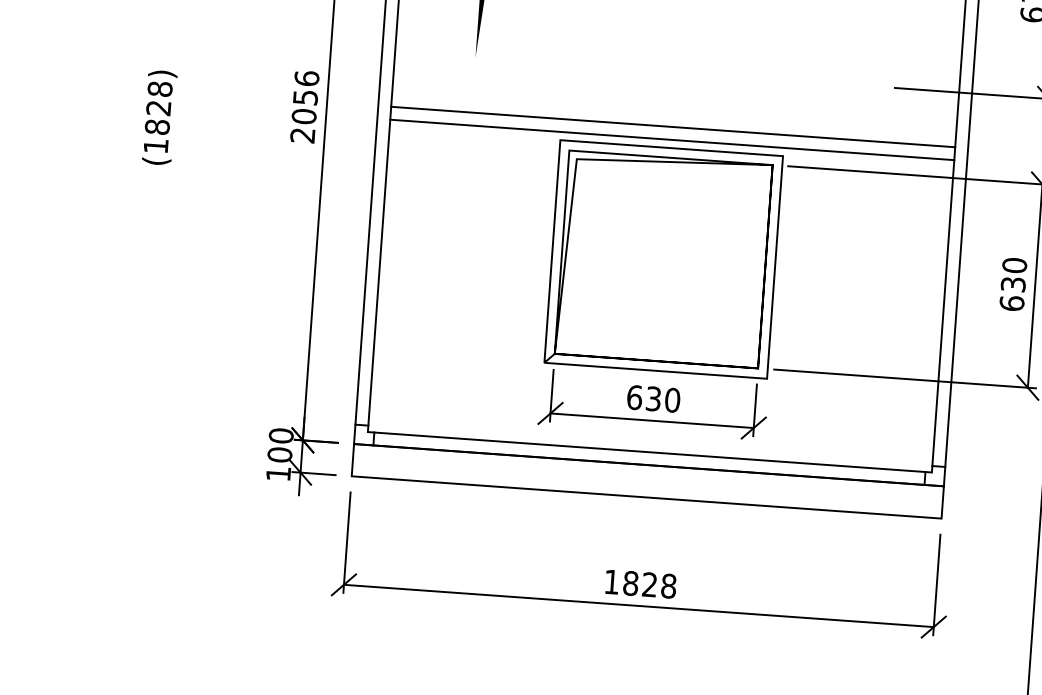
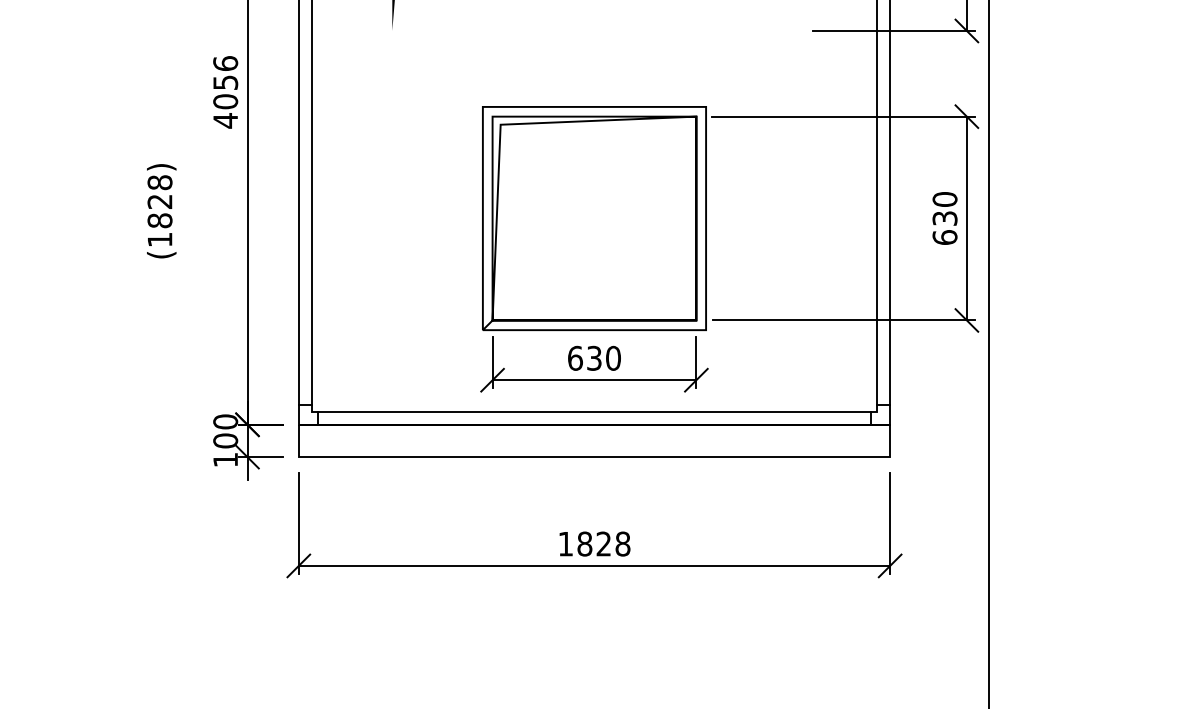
text: (159, 118) -> (161, 211), moved
line: (673, 126) -> (594, 85), removed
text: (302, 135) -> (225, 120), 2056 -> 4056
line: (672, 139) -> (594, 98), removed

